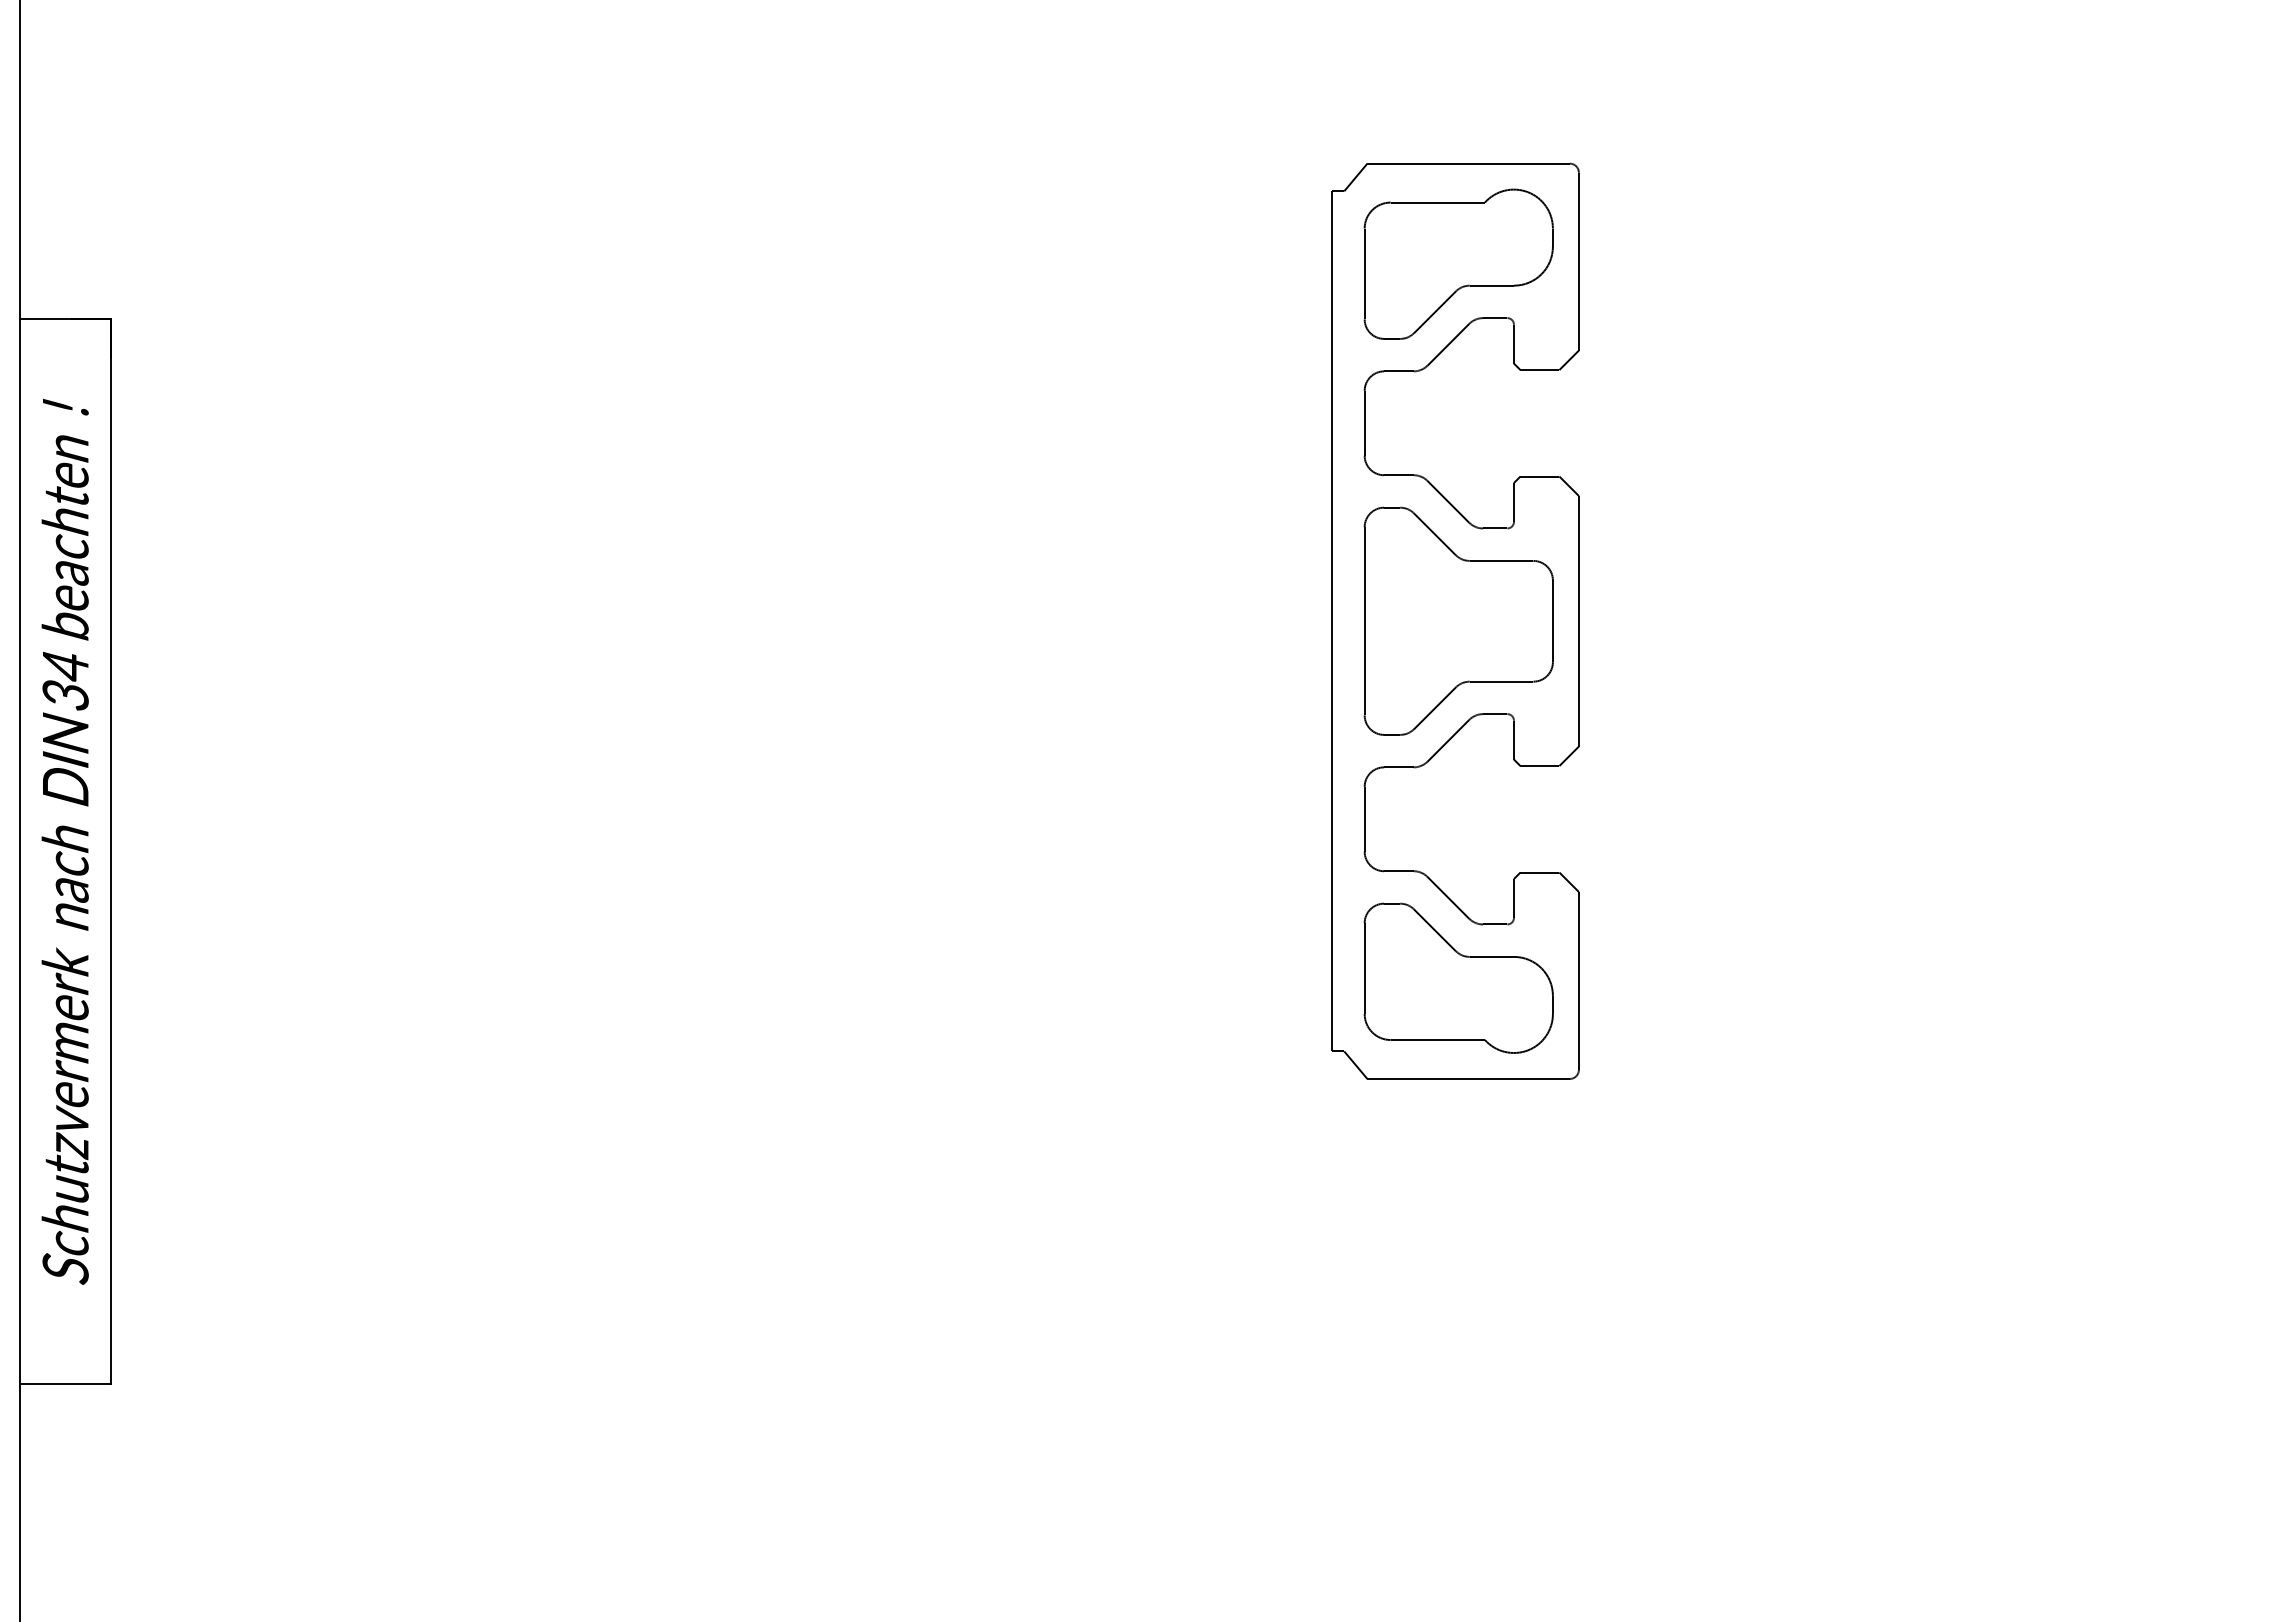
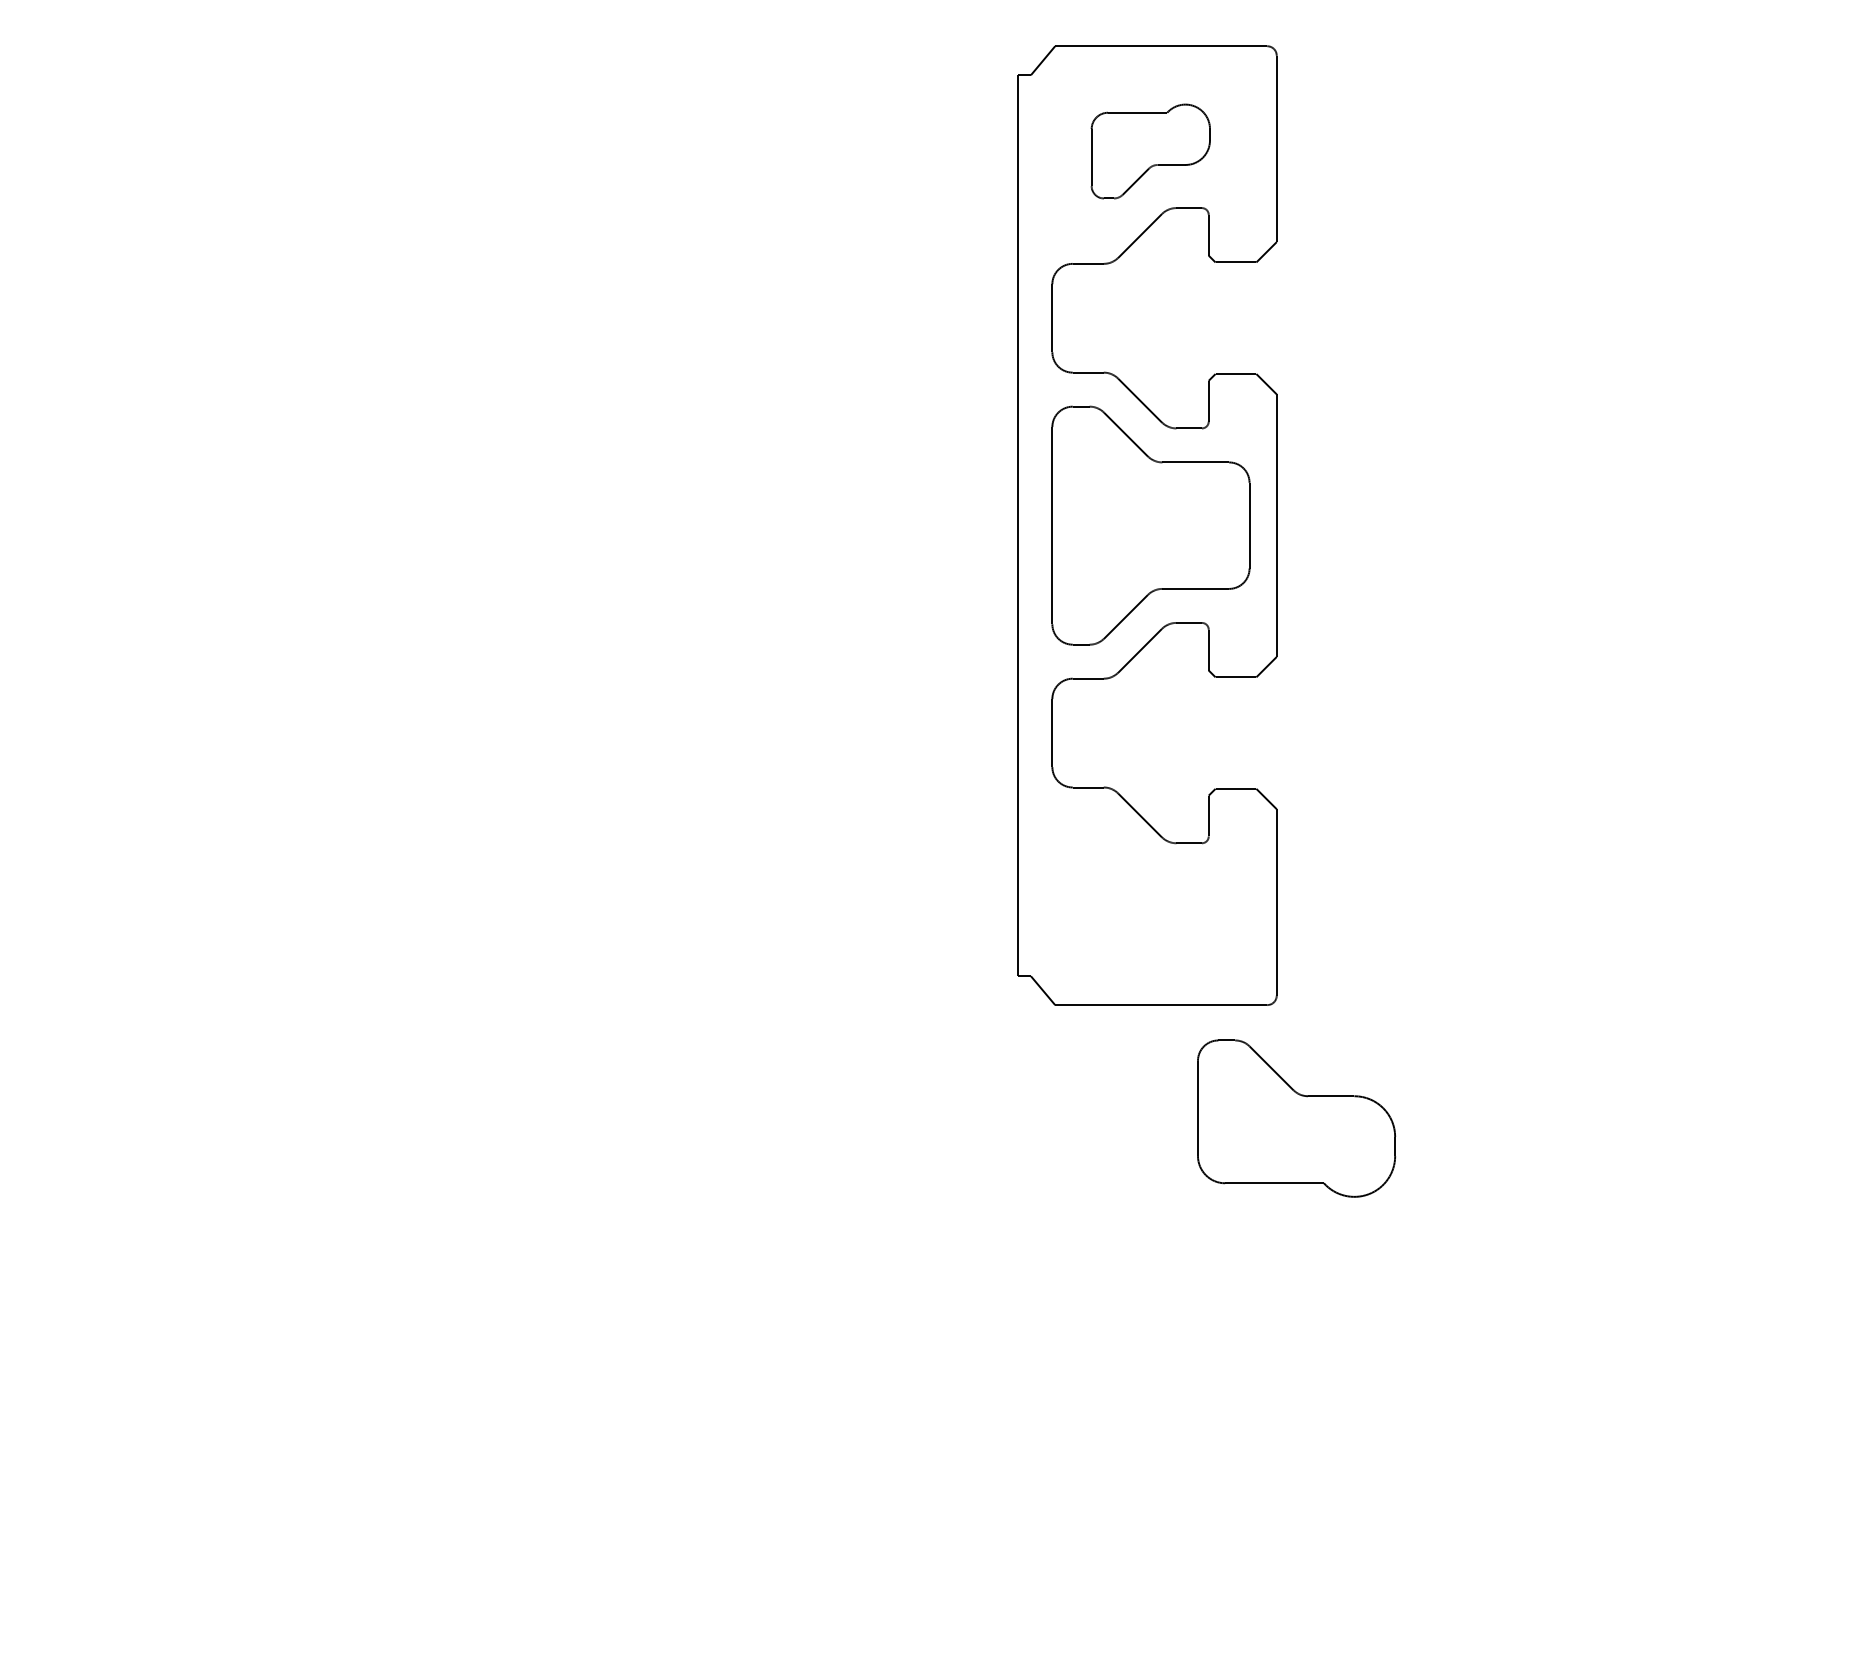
part: (1458, 263) -> (1150, 150), size x0.6
part: (1458, 977) -> (1296, 1117), moved

